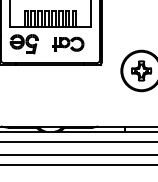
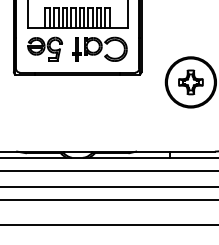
part: (68, 43) -> (99, 48), size x1.43

